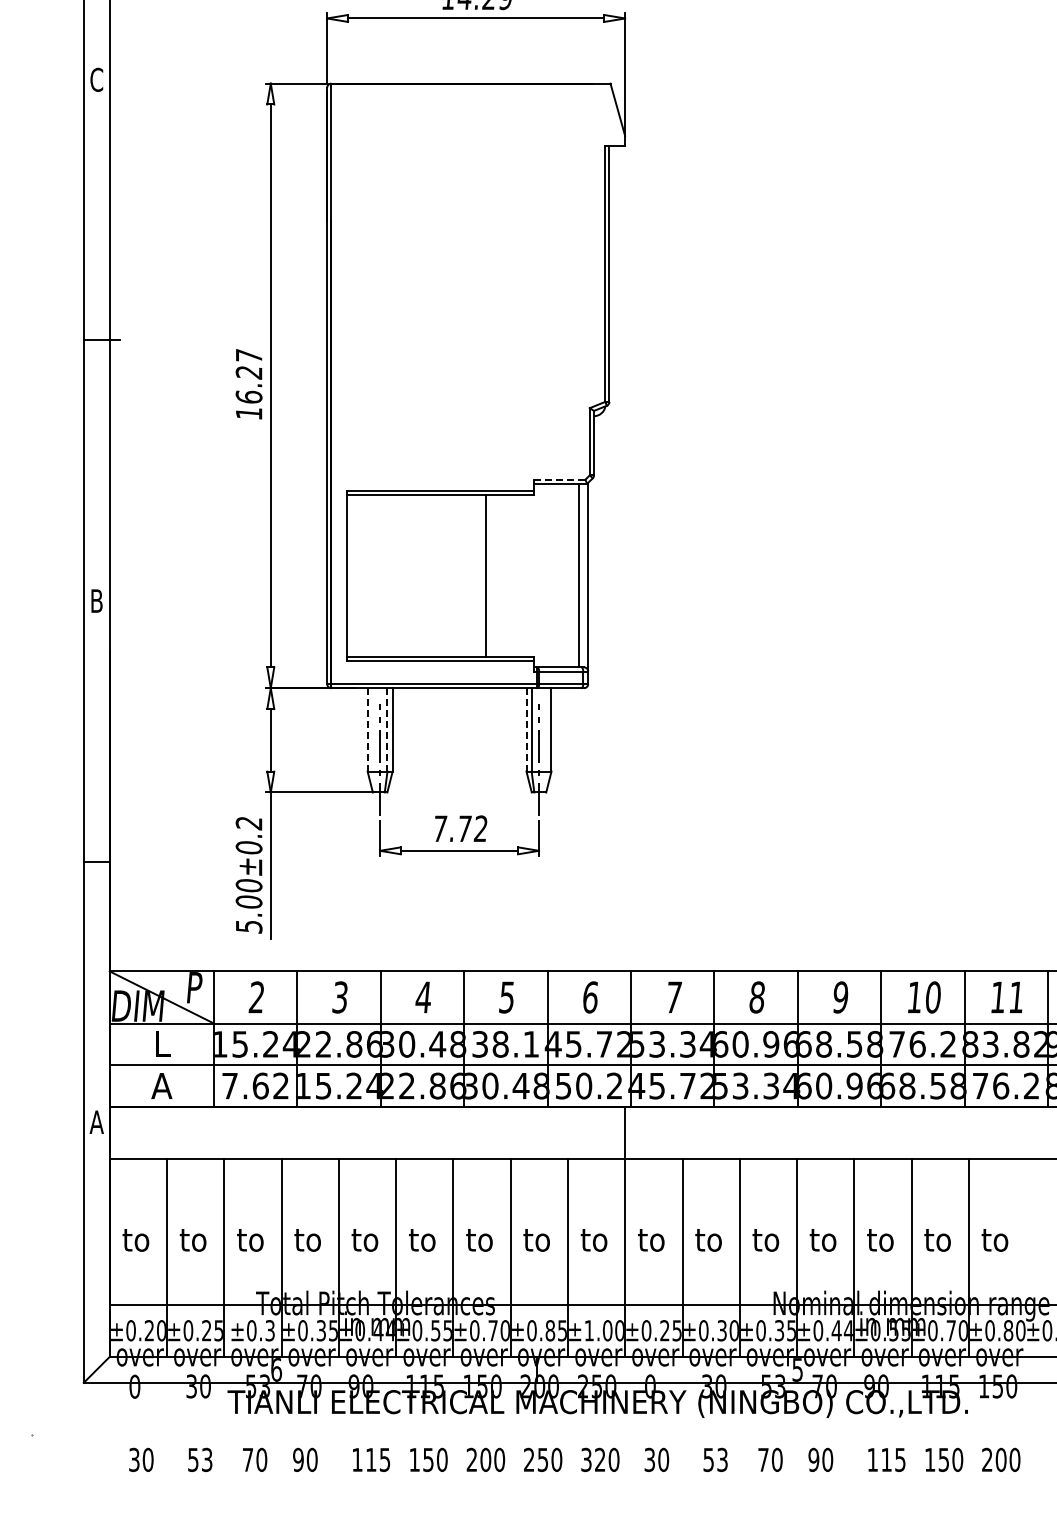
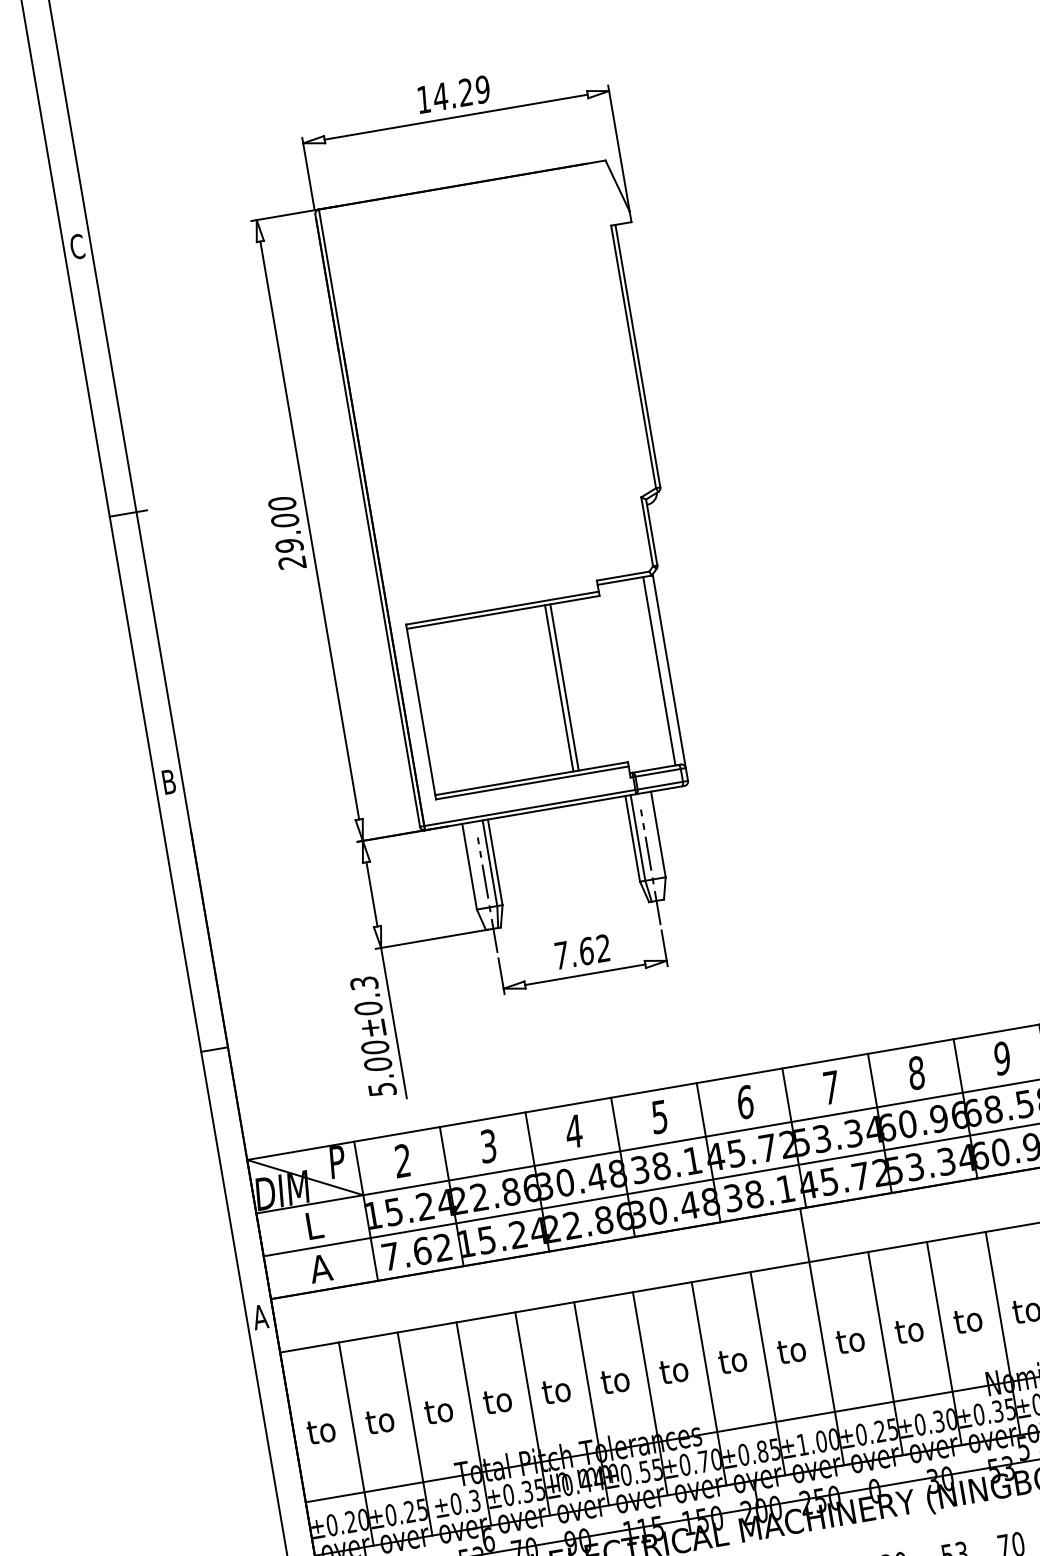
text: (248, 384) -> (286, 532), 16.27 -> 29.00
line: (559, 479) -> (622, 575), dashed -> solid
line: (481, 575) -> (559, 688), added
line: (367, 729) -> (469, 866), dashed -> solid
line: (387, 729) -> (489, 862), dashed -> solid
line: (526, 729) -> (632, 838), dashed -> solid
text: (249, 823) -> (364, 983), 5.00±0.2 -> 5.00±0.3
text: (464, 828) -> (586, 950), 7.72 -> 7.62
text: (589, 1085) -> (759, 1192), 50.2 -> 38.1

